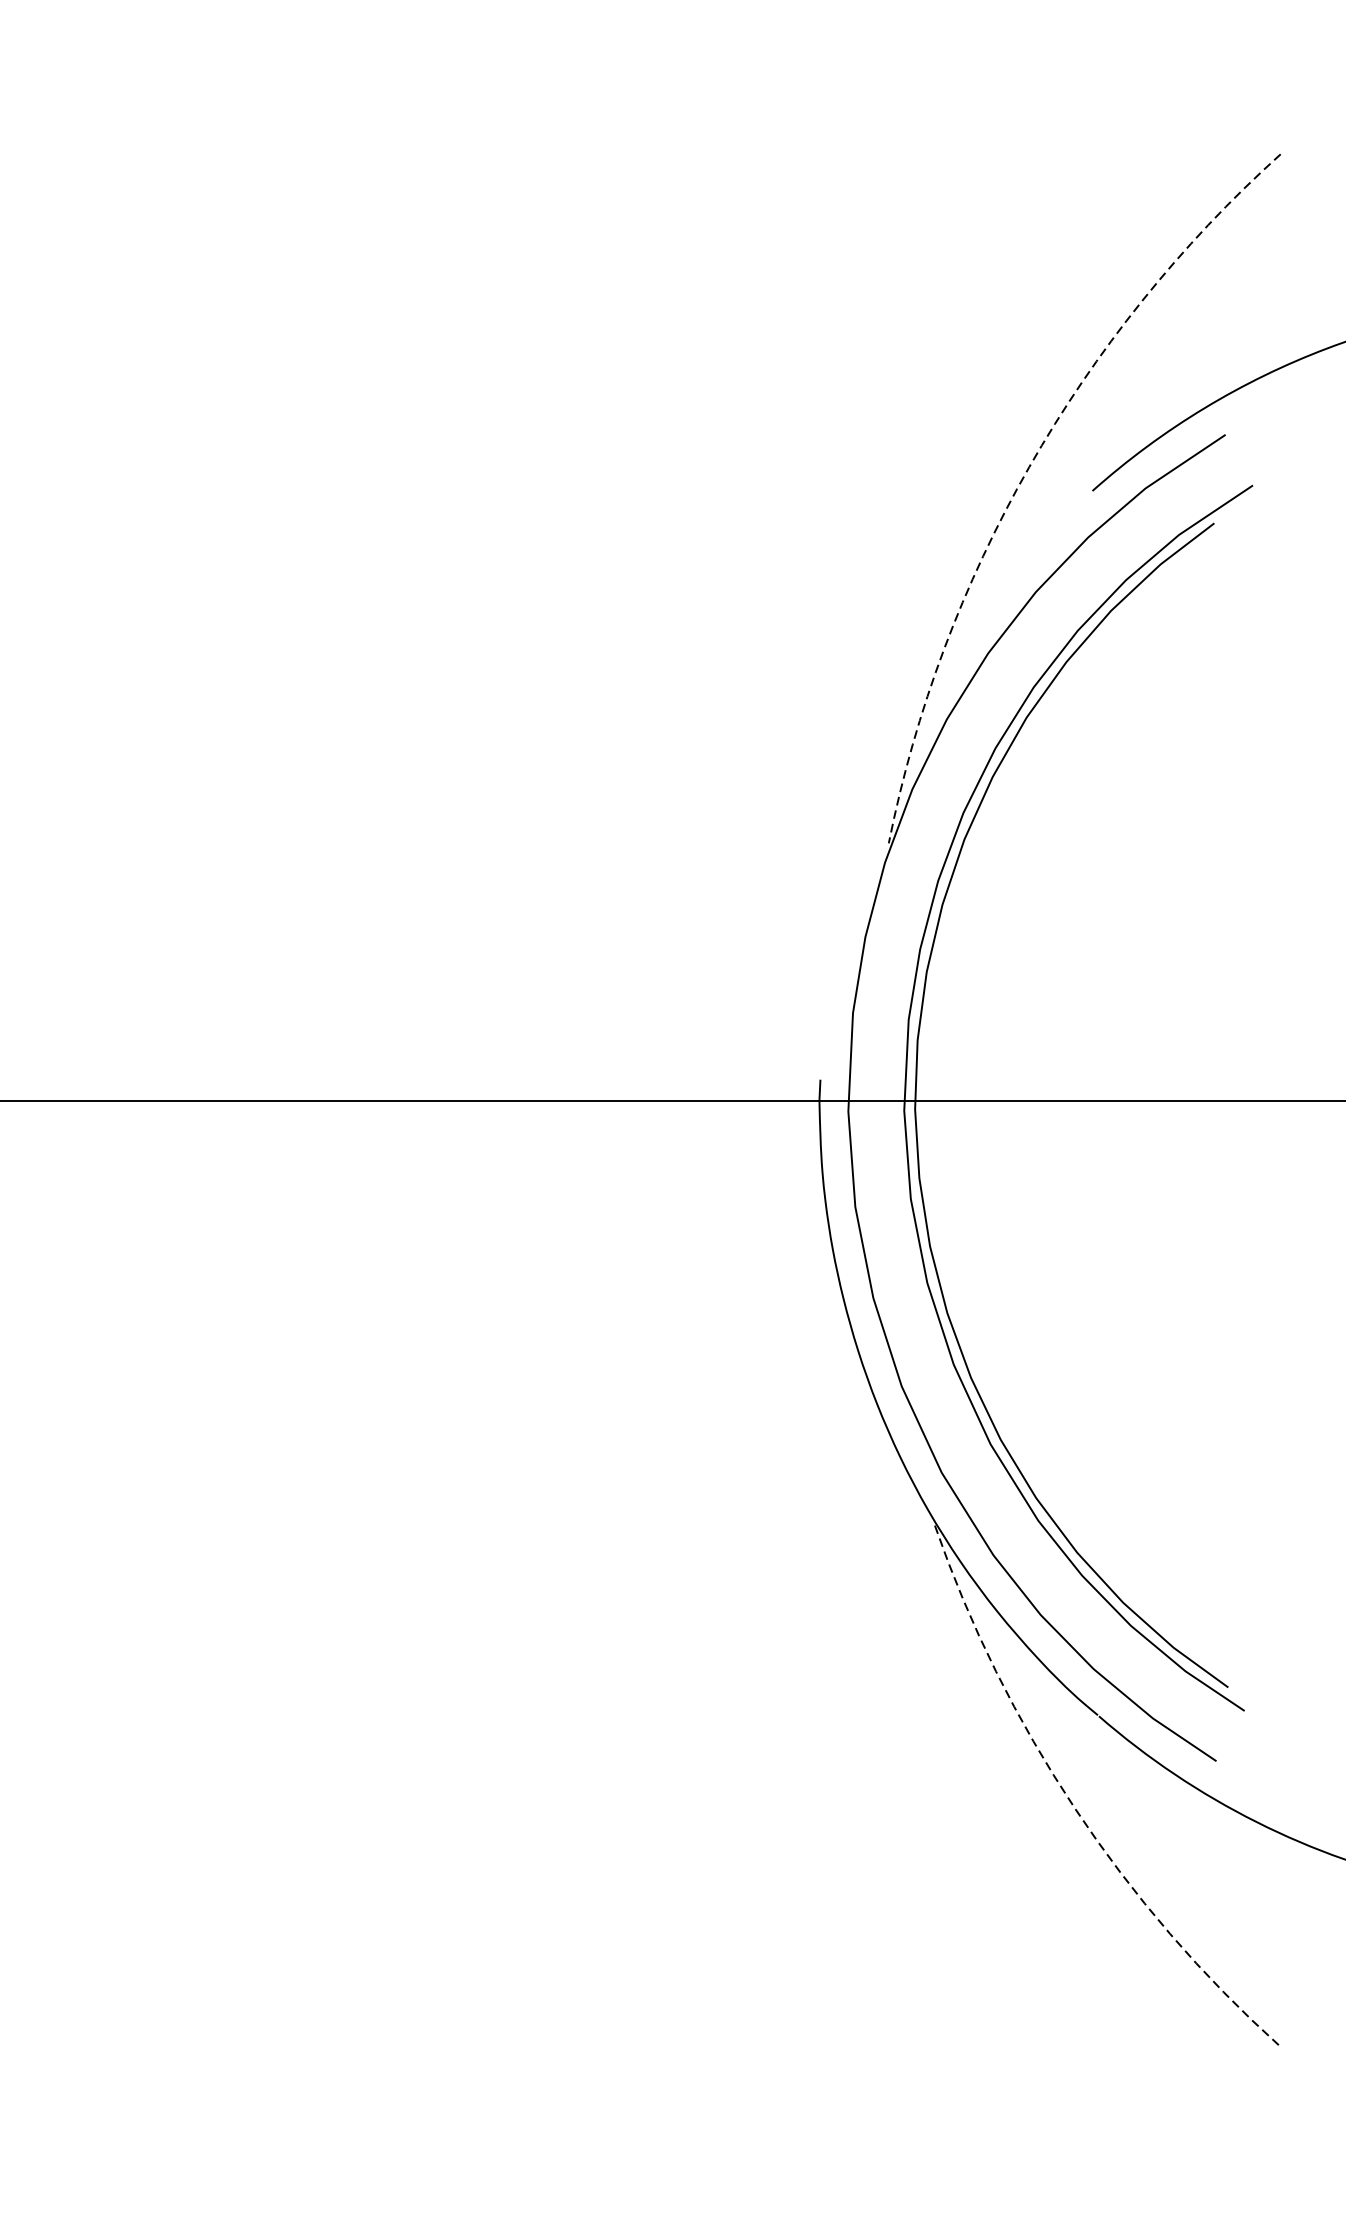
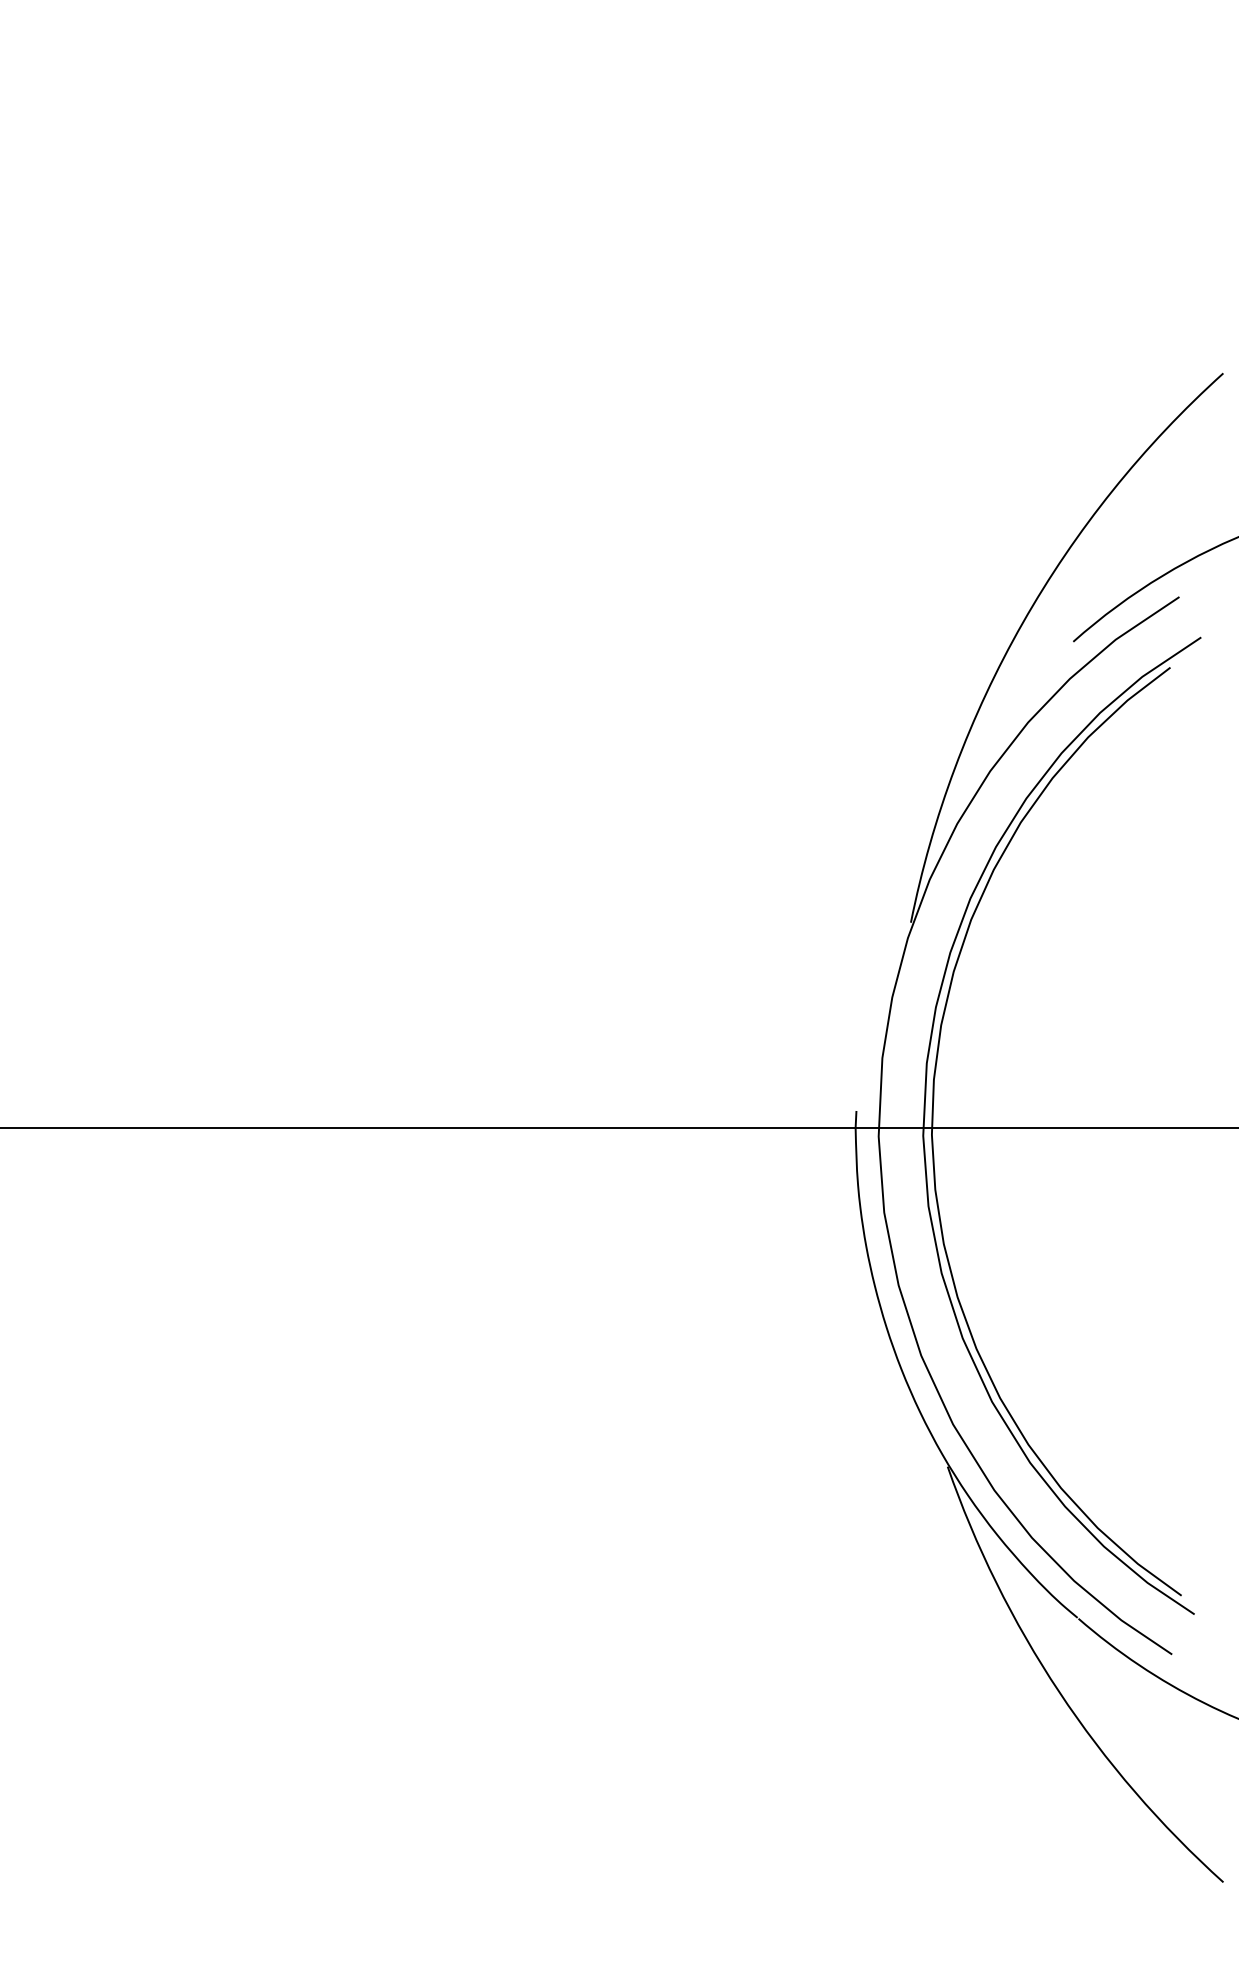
arc: (1028, 466) -> (1022, 622), dashed -> solid
arc: (1075, 1807) -> (1059, 1691), dashed -> solid

